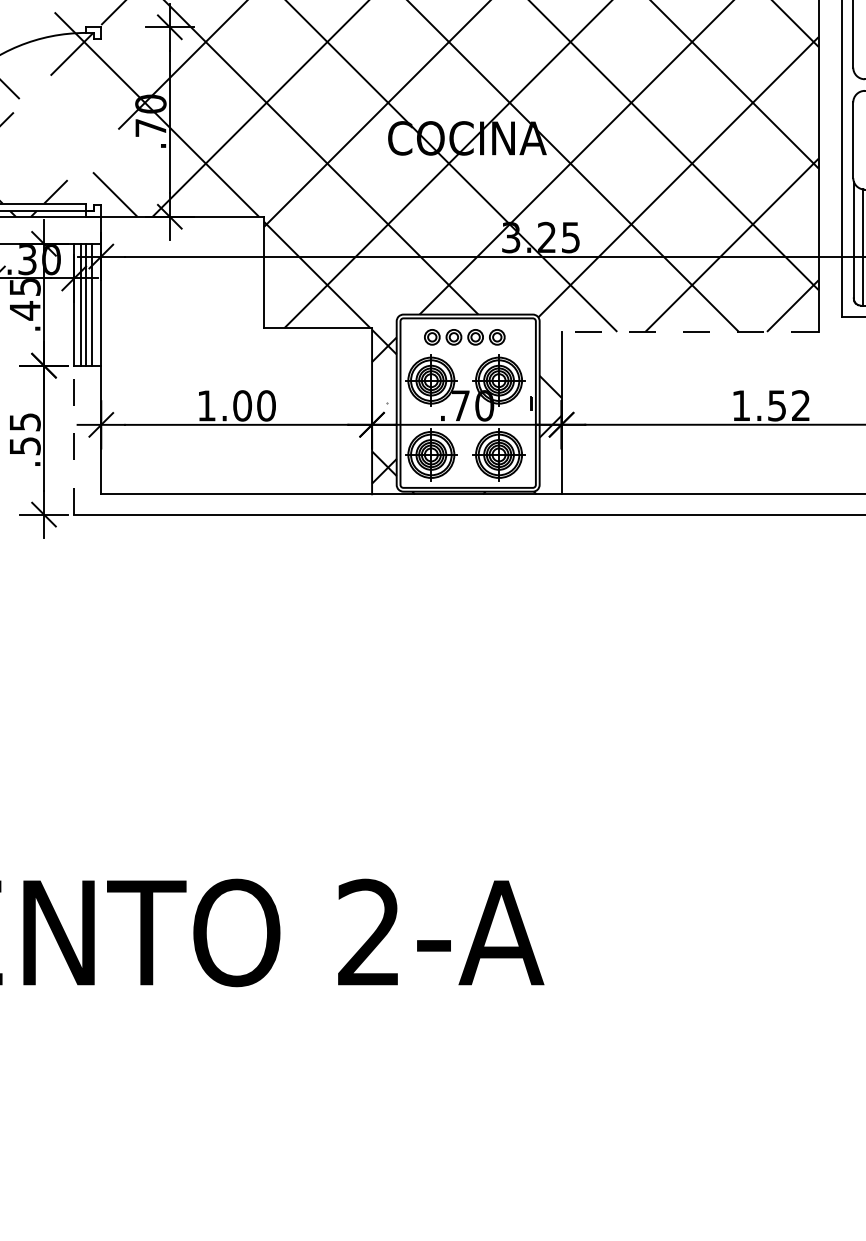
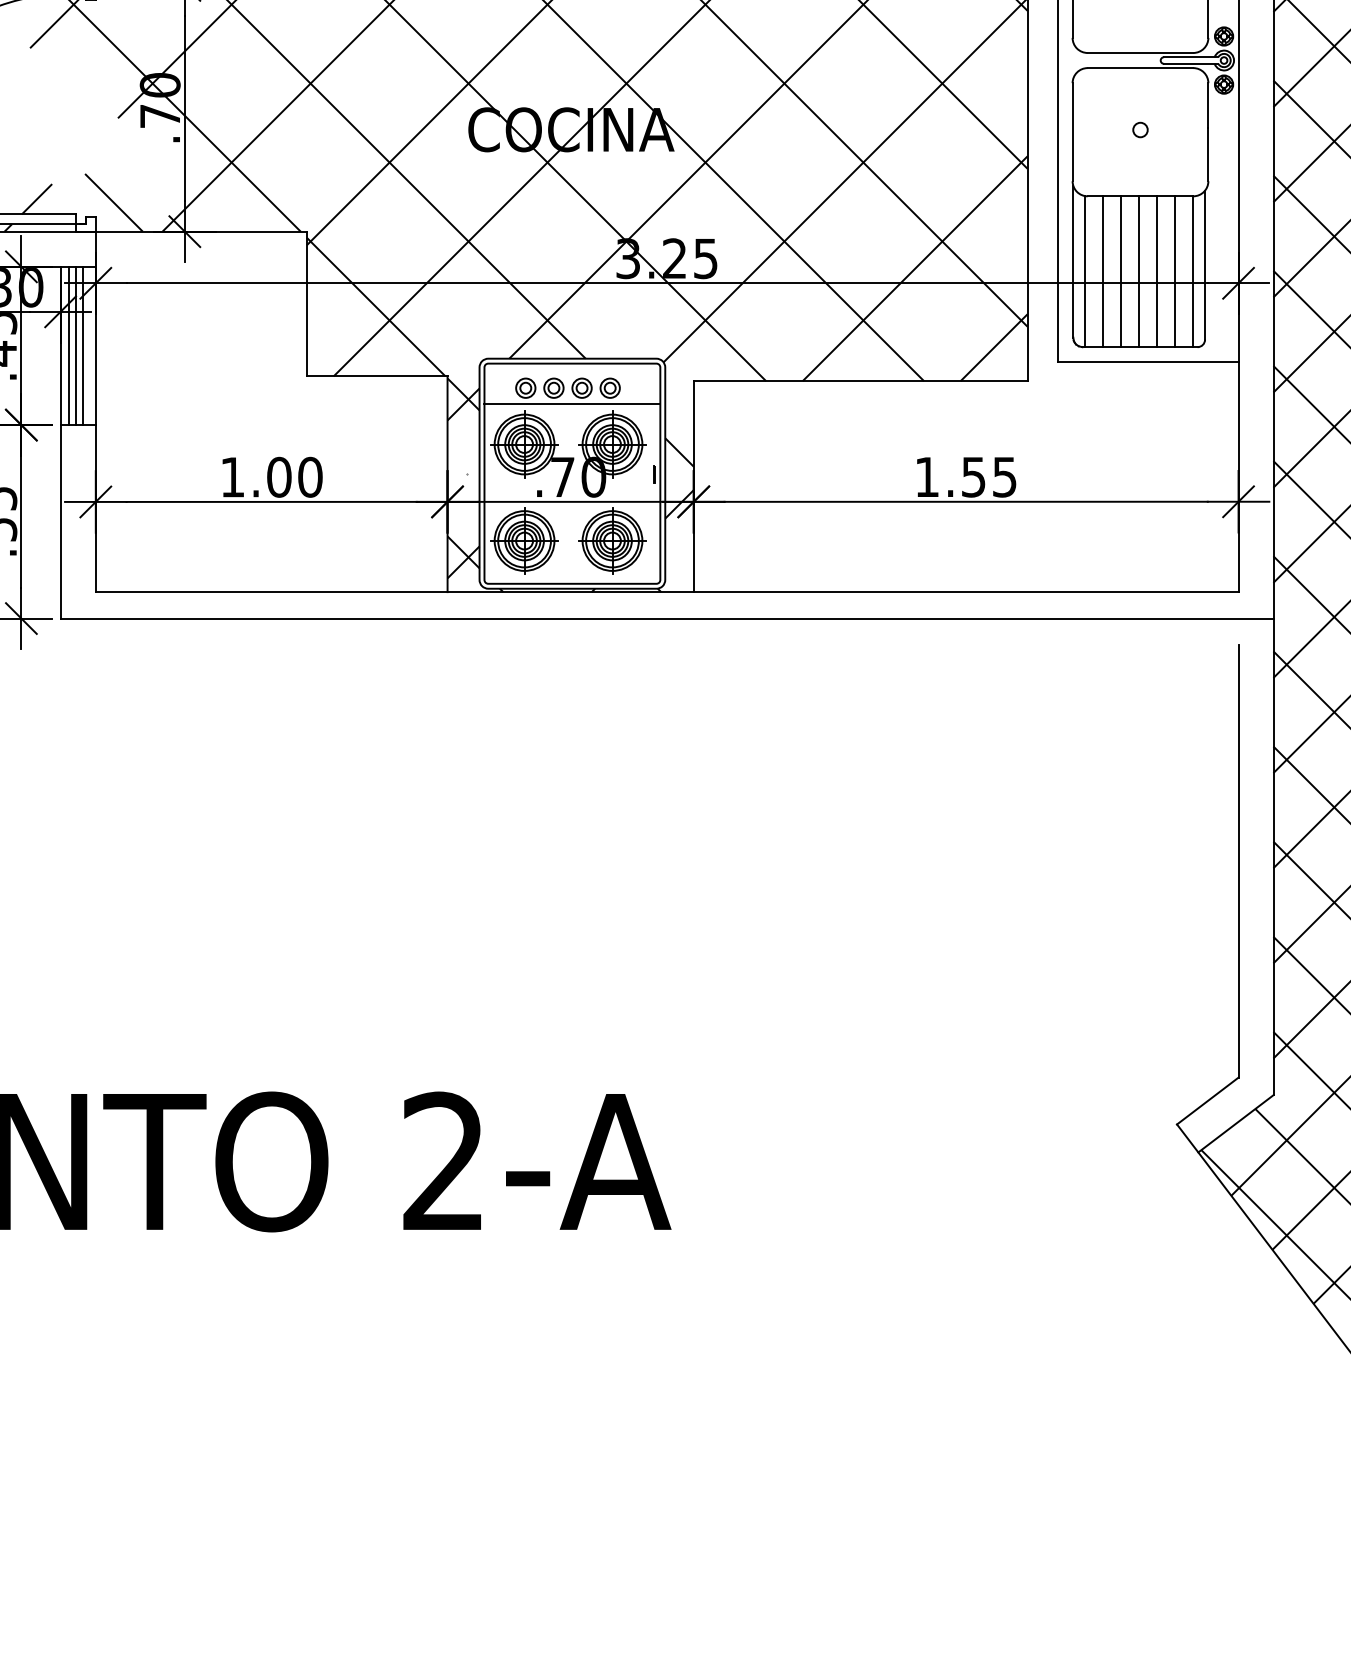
line: (689, 332) -> (860, 381), dashed -> solid
line: (468, 349) -> (572, 404), added
text: (800, 405) -> (1004, 476), 1.52 -> 1.55
line: (74, 439) -> (60, 521), dashed -> solid

